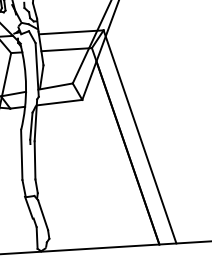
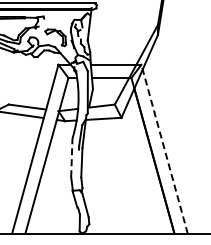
line: (139, 137) -> (164, 149), solid -> dashed
line: (21, 154) -> (71, 157), solid -> dashed

